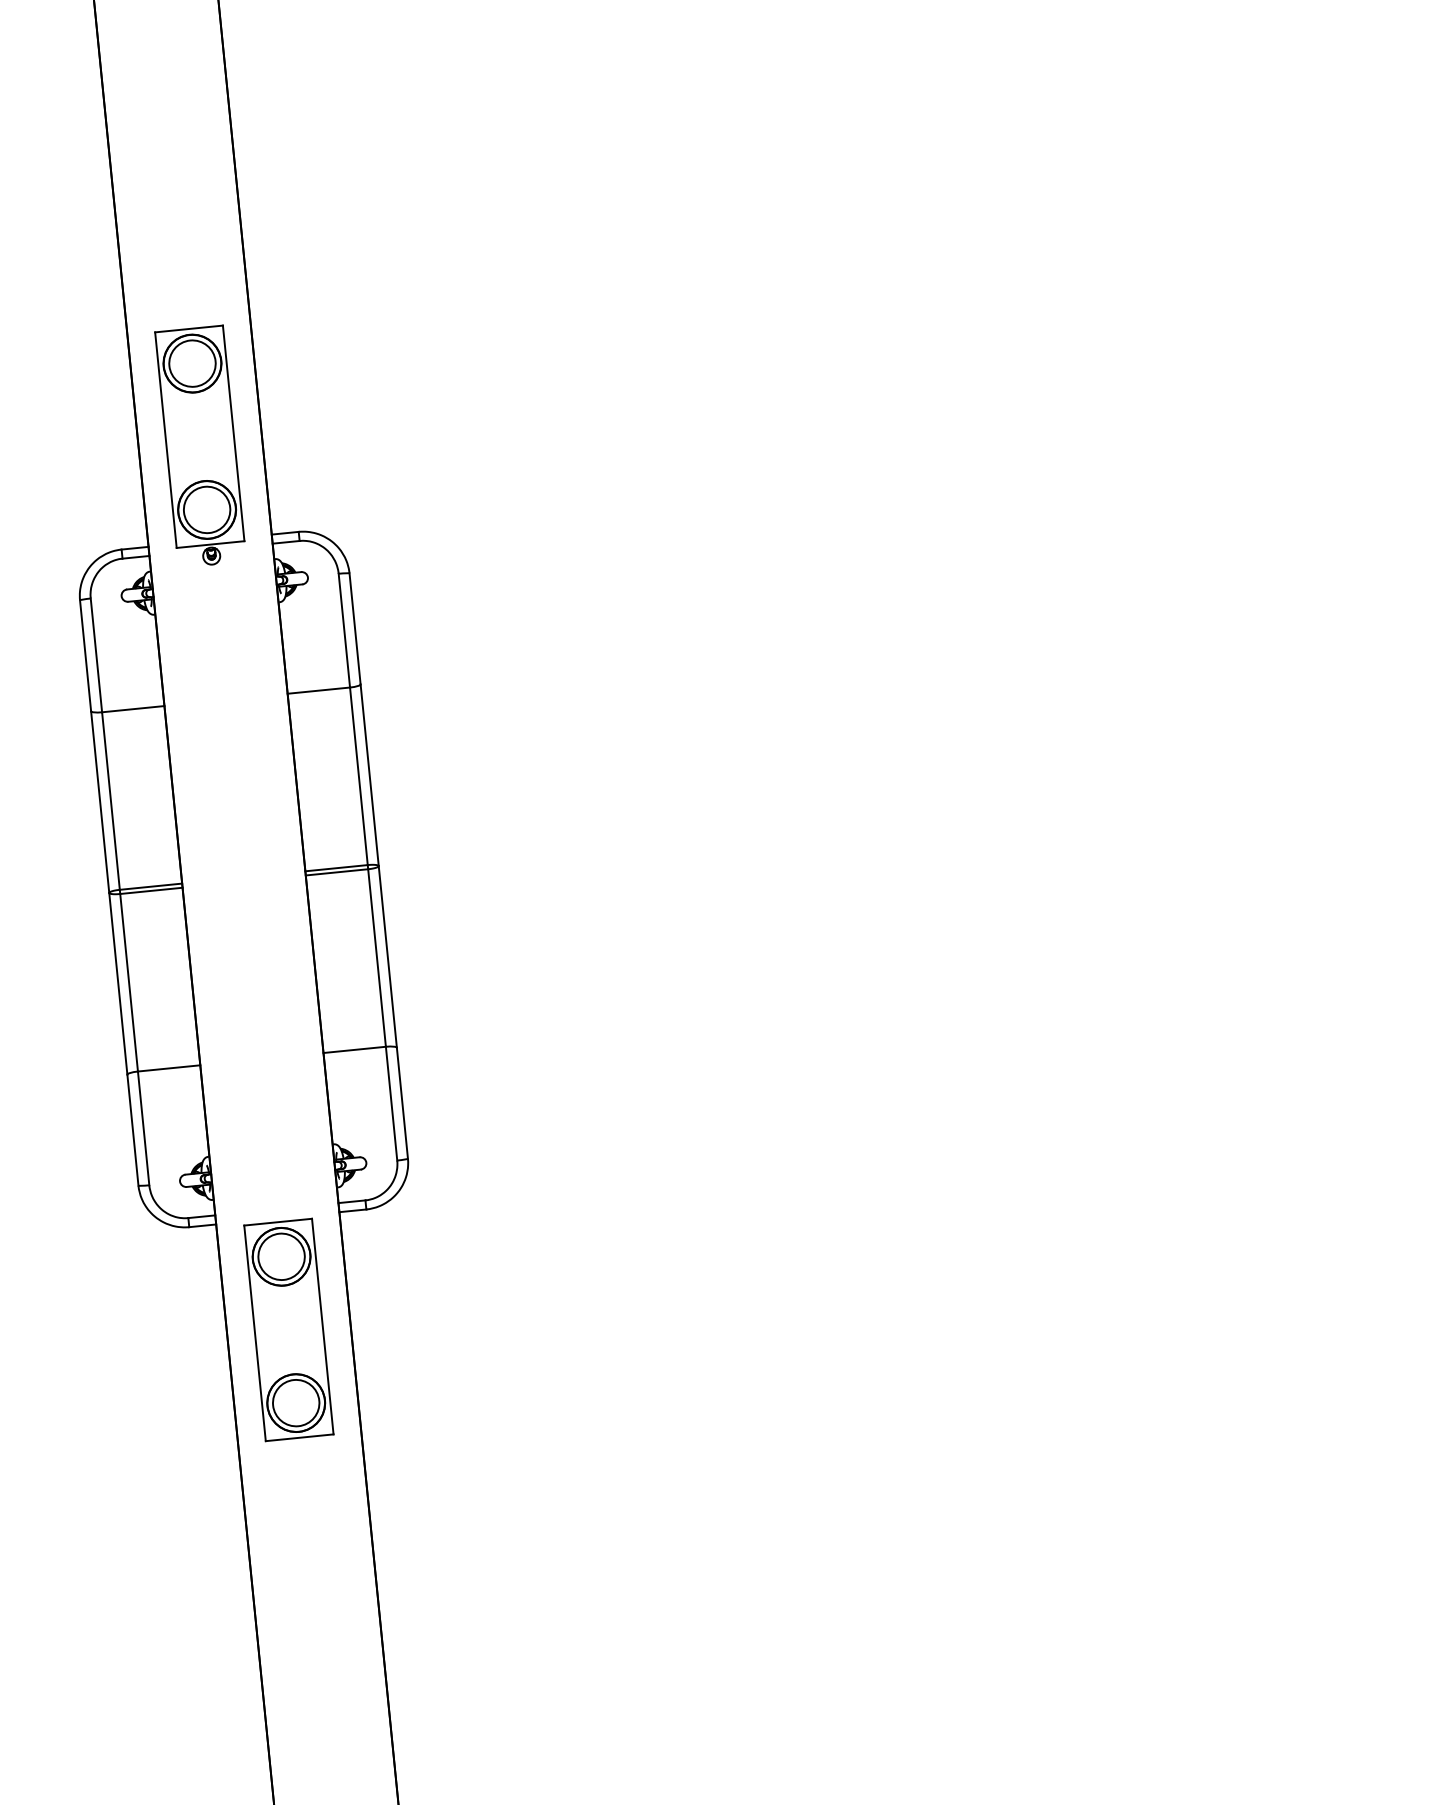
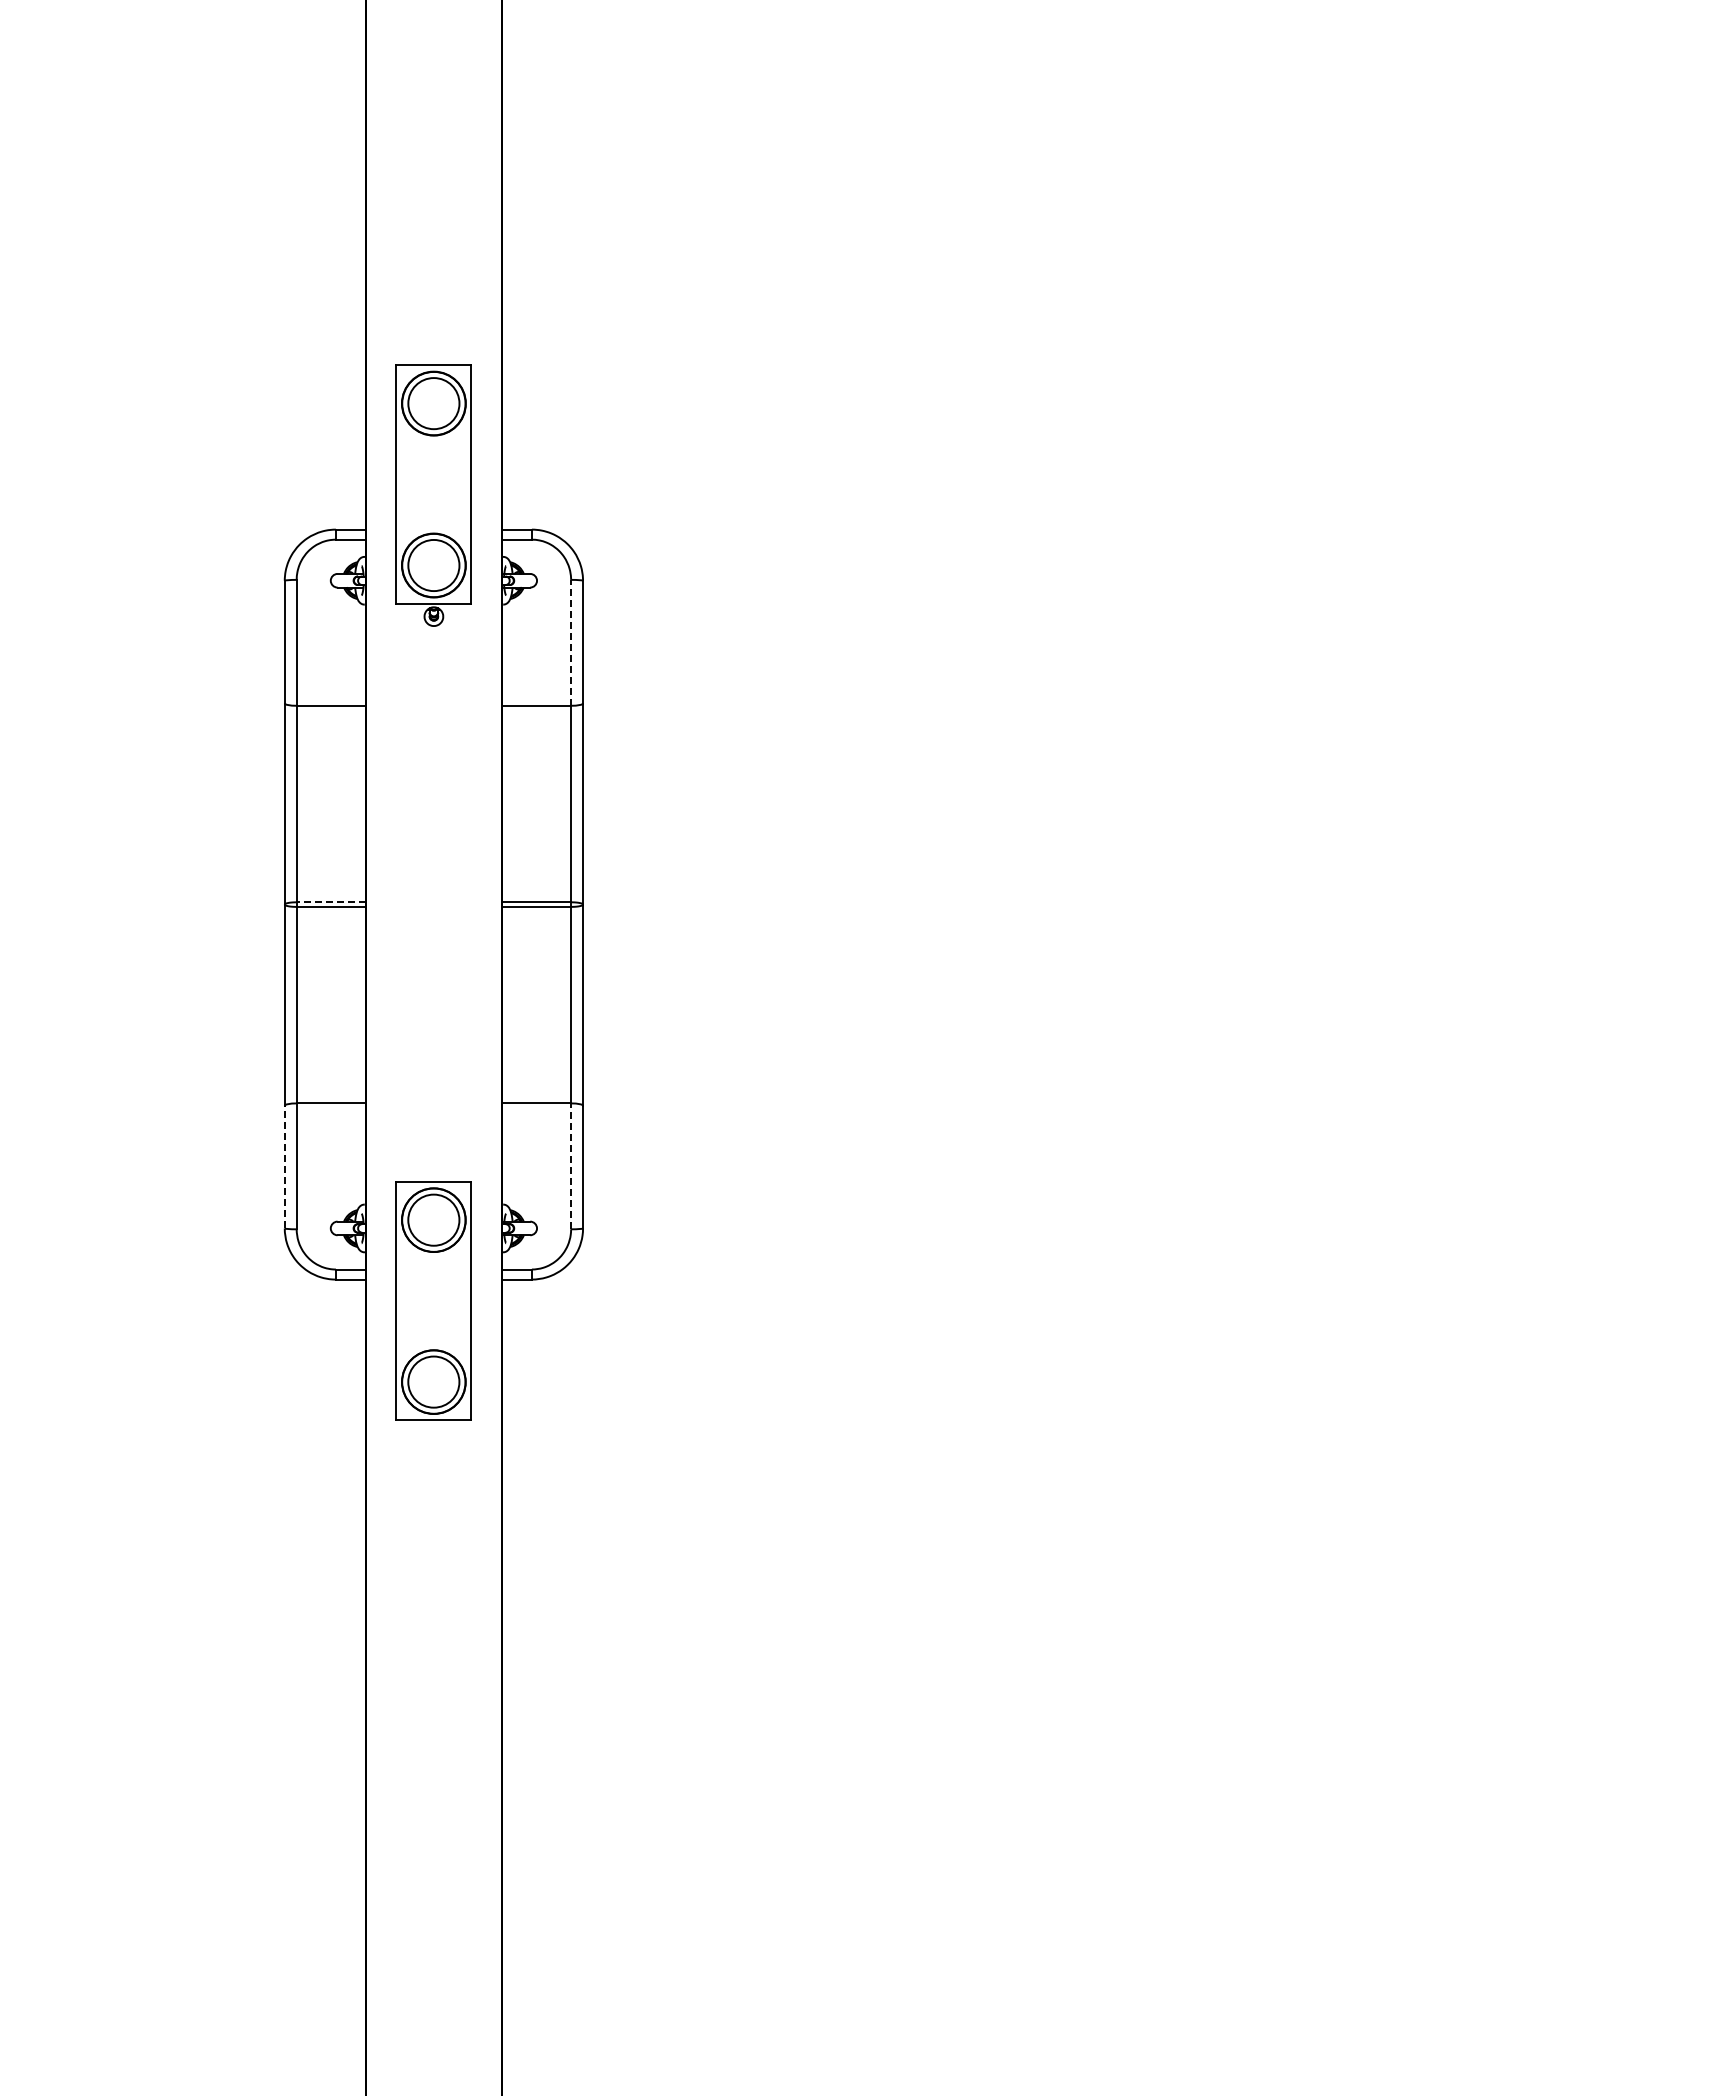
part: (200, 446) -> (433, 495), moved
line: (344, 630) -> (571, 642), solid -> dashed
line: (151, 886) -> (331, 902), solid -> dashed
line: (391, 1103) -> (571, 1166), solid -> dashed
line: (132, 1129) -> (284, 1166), solid -> dashed
part: (288, 1329) -> (433, 1300), moved

